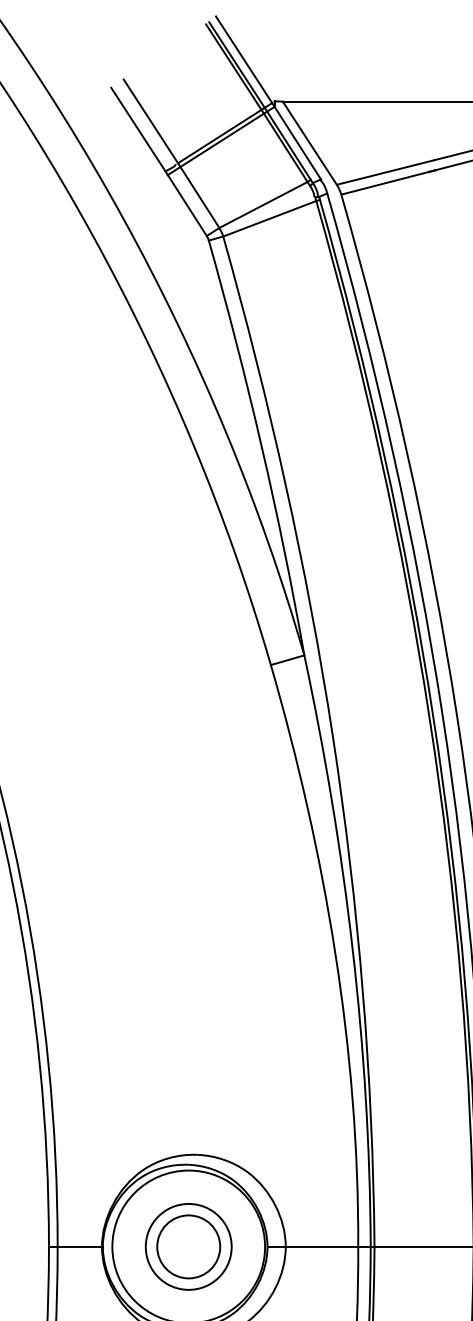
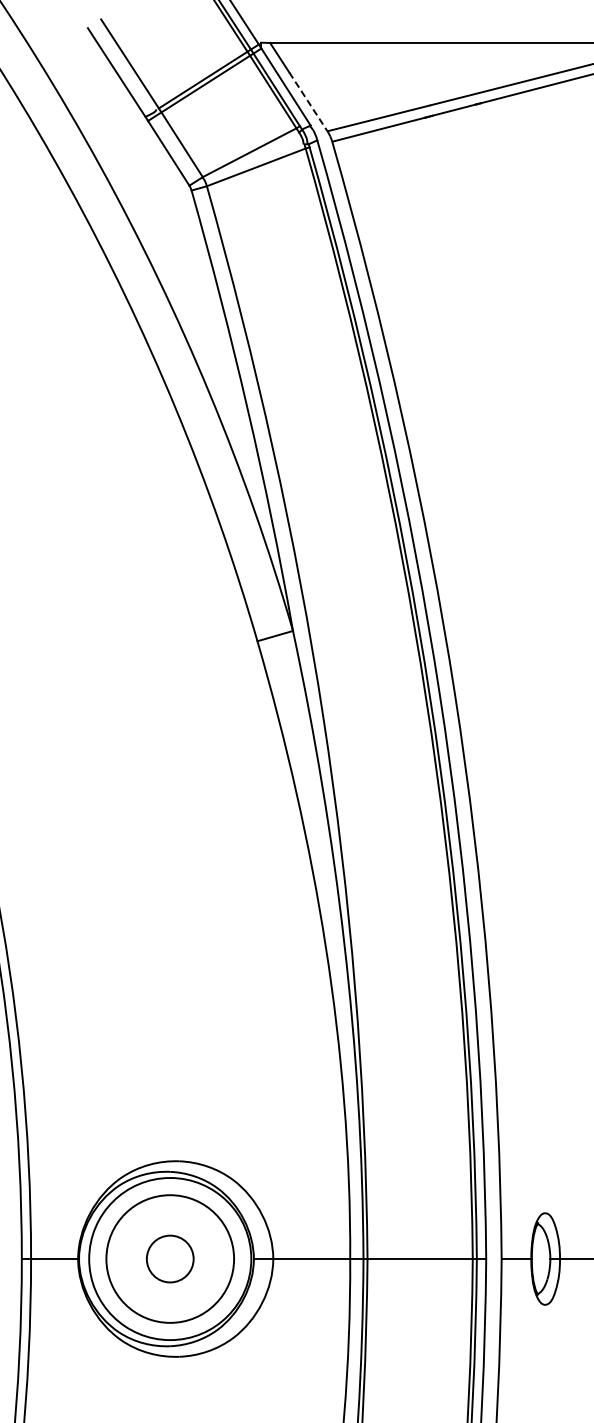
line: (318, 157) -> (308, 102), solid -> dashed
circle: (188, 1246) -> (169, 1258), size x0.7
circle: (188, 1246) -> (169, 1258), size x1.4

